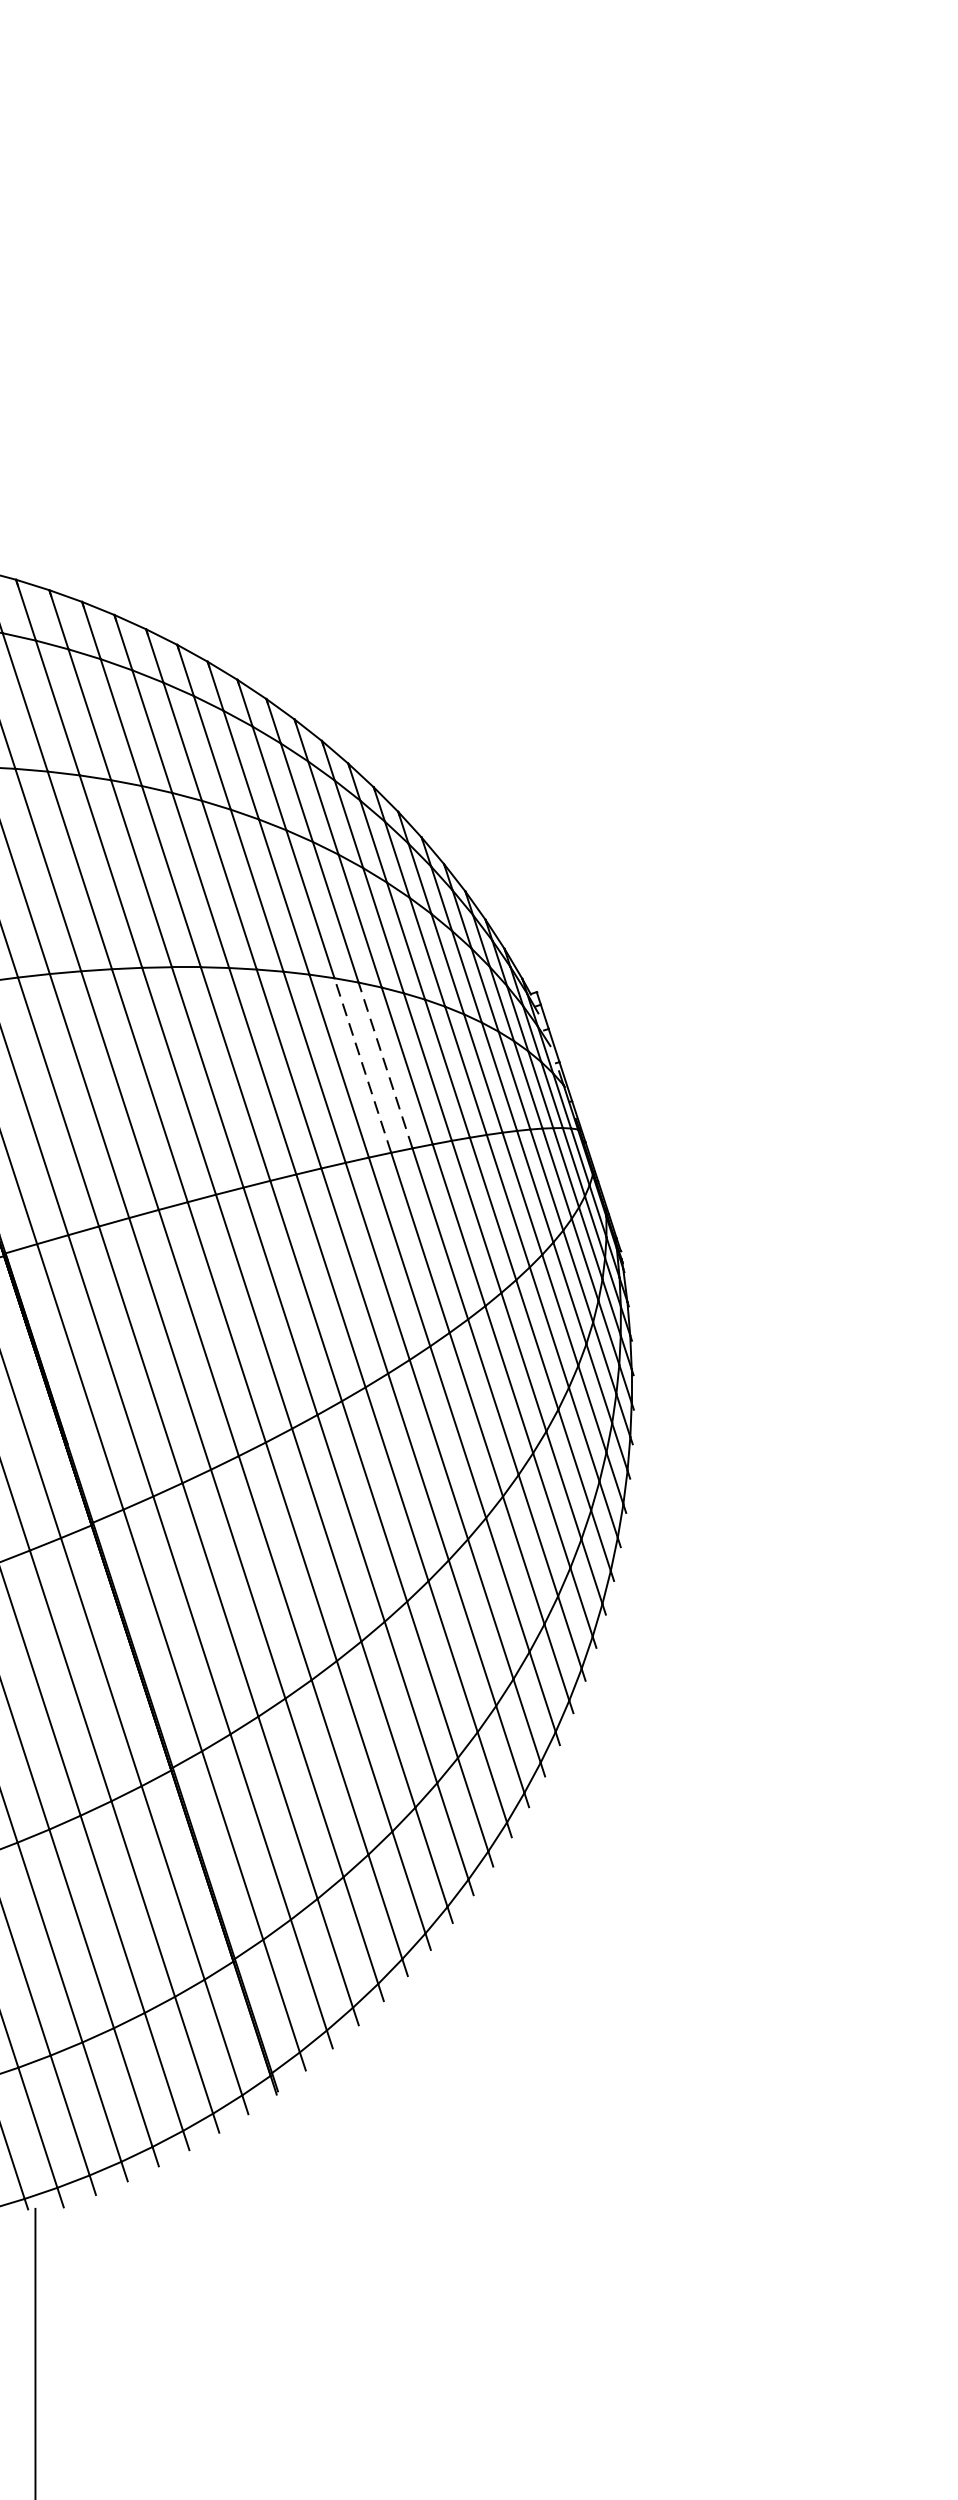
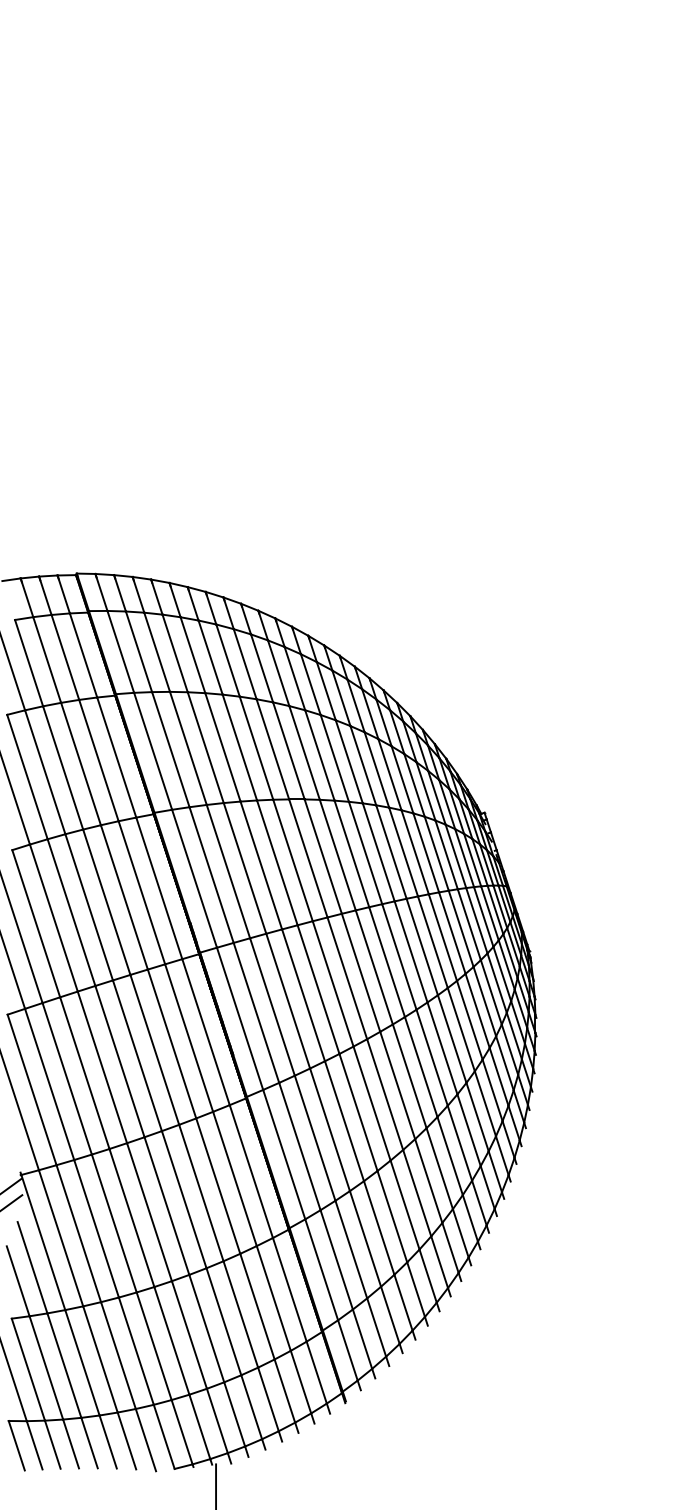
line: (363, 1064) -> (391, 851), dashed -> solid
line: (385, 1066) -> (403, 852), dashed -> solid

